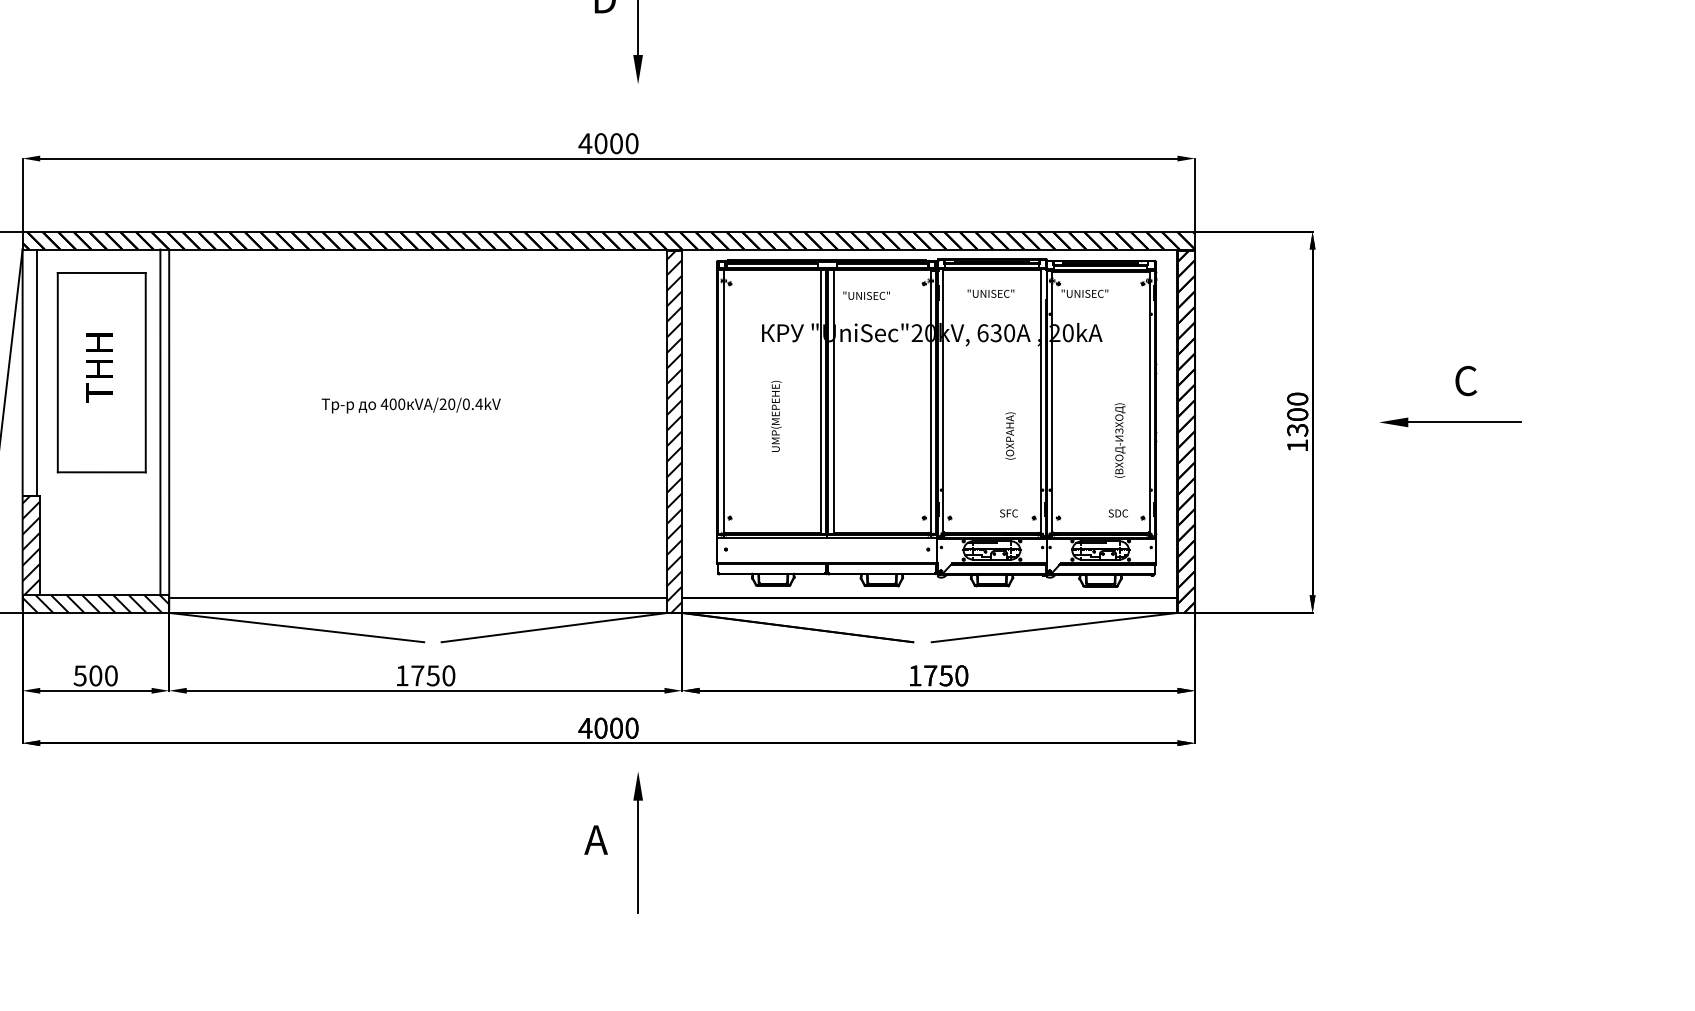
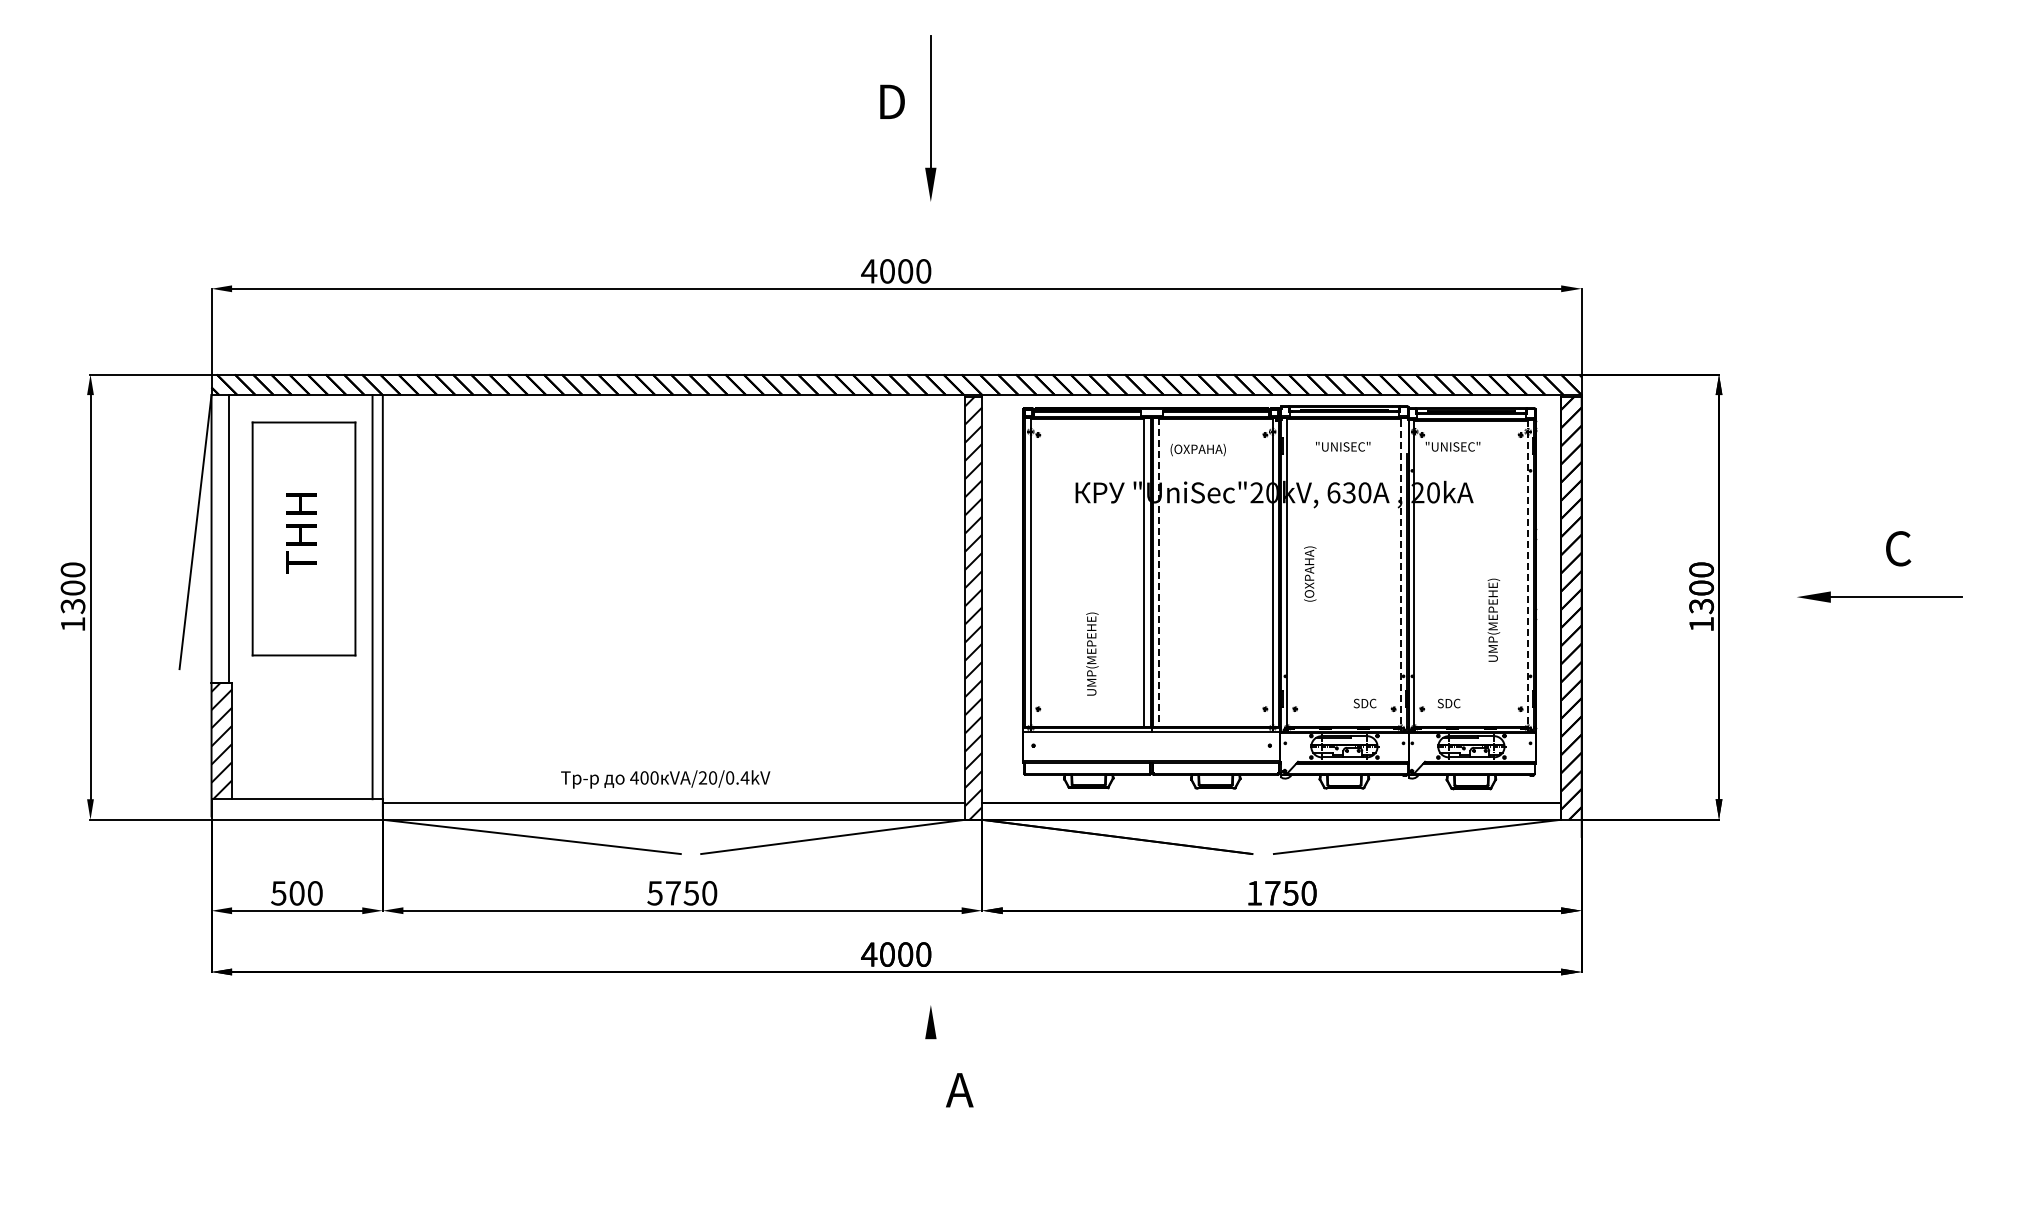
text: (866, 296) -> (1197, 449), "UNISEC" -> (ОХРАНА)
line: (833, 402) -> (1159, 573), solid -> dashed
line: (1040, 404) -> (1401, 576), solid -> dashed
line: (1149, 404) -> (1528, 576), solid -> dashed
text: (411, 405) -> (665, 779), moved
text: (776, 415) -> (1092, 653), moved
text: (1010, 435) -> (1310, 573), moved
text: (1119, 439) -> (1493, 617), (ВХОД-ИЗХОД) -> UMP(МЕРЕНЕ)
text: (1013, 513) -> (1369, 703), SFC -> SDC
text: (1117, 513) -> (1448, 703), moved
hatch: (95, 604) -> (296, 809), removed
text: (401, 676) -> (654, 893), 1750 -> 5750
text: (595, 840) -> (959, 1090), moved
line: (637, 856) -> (930, 1104), removed

